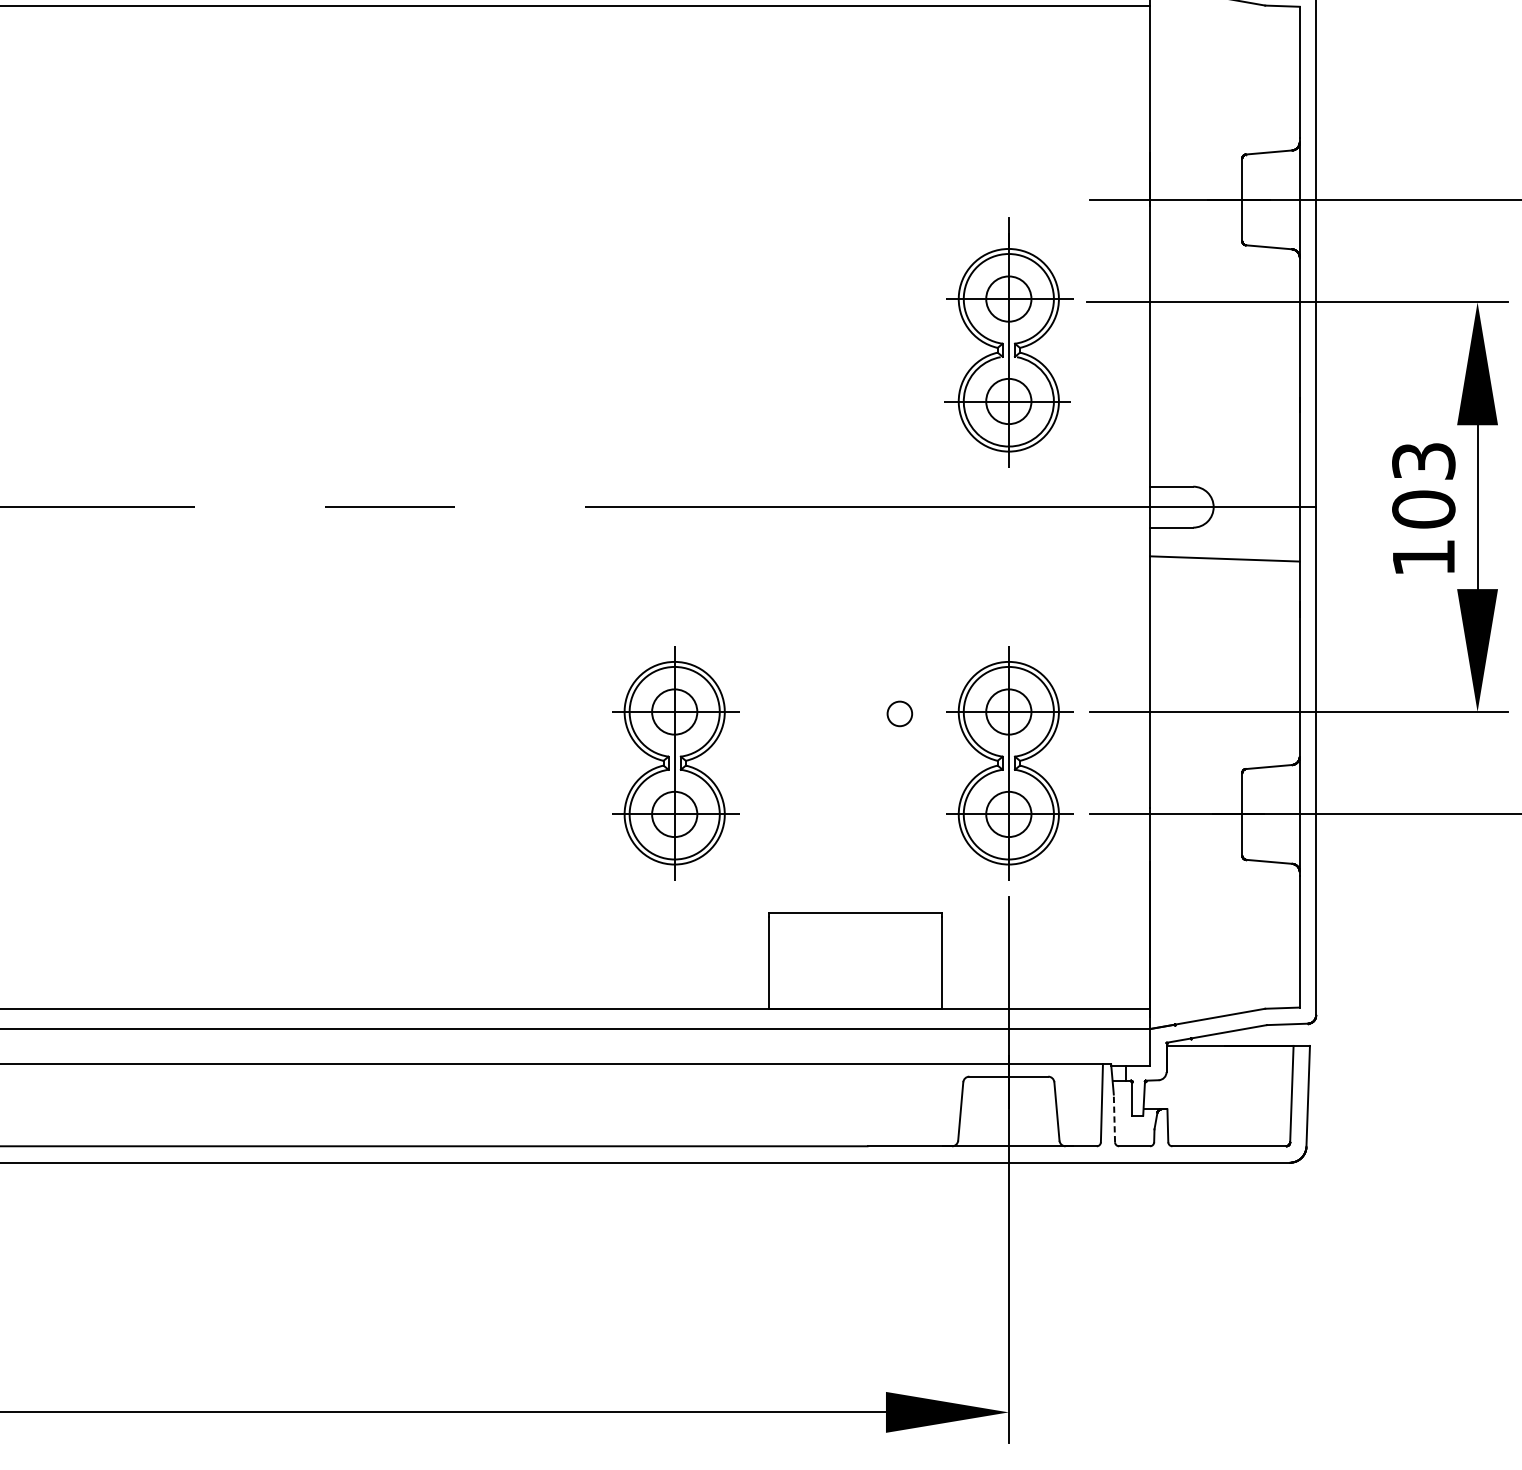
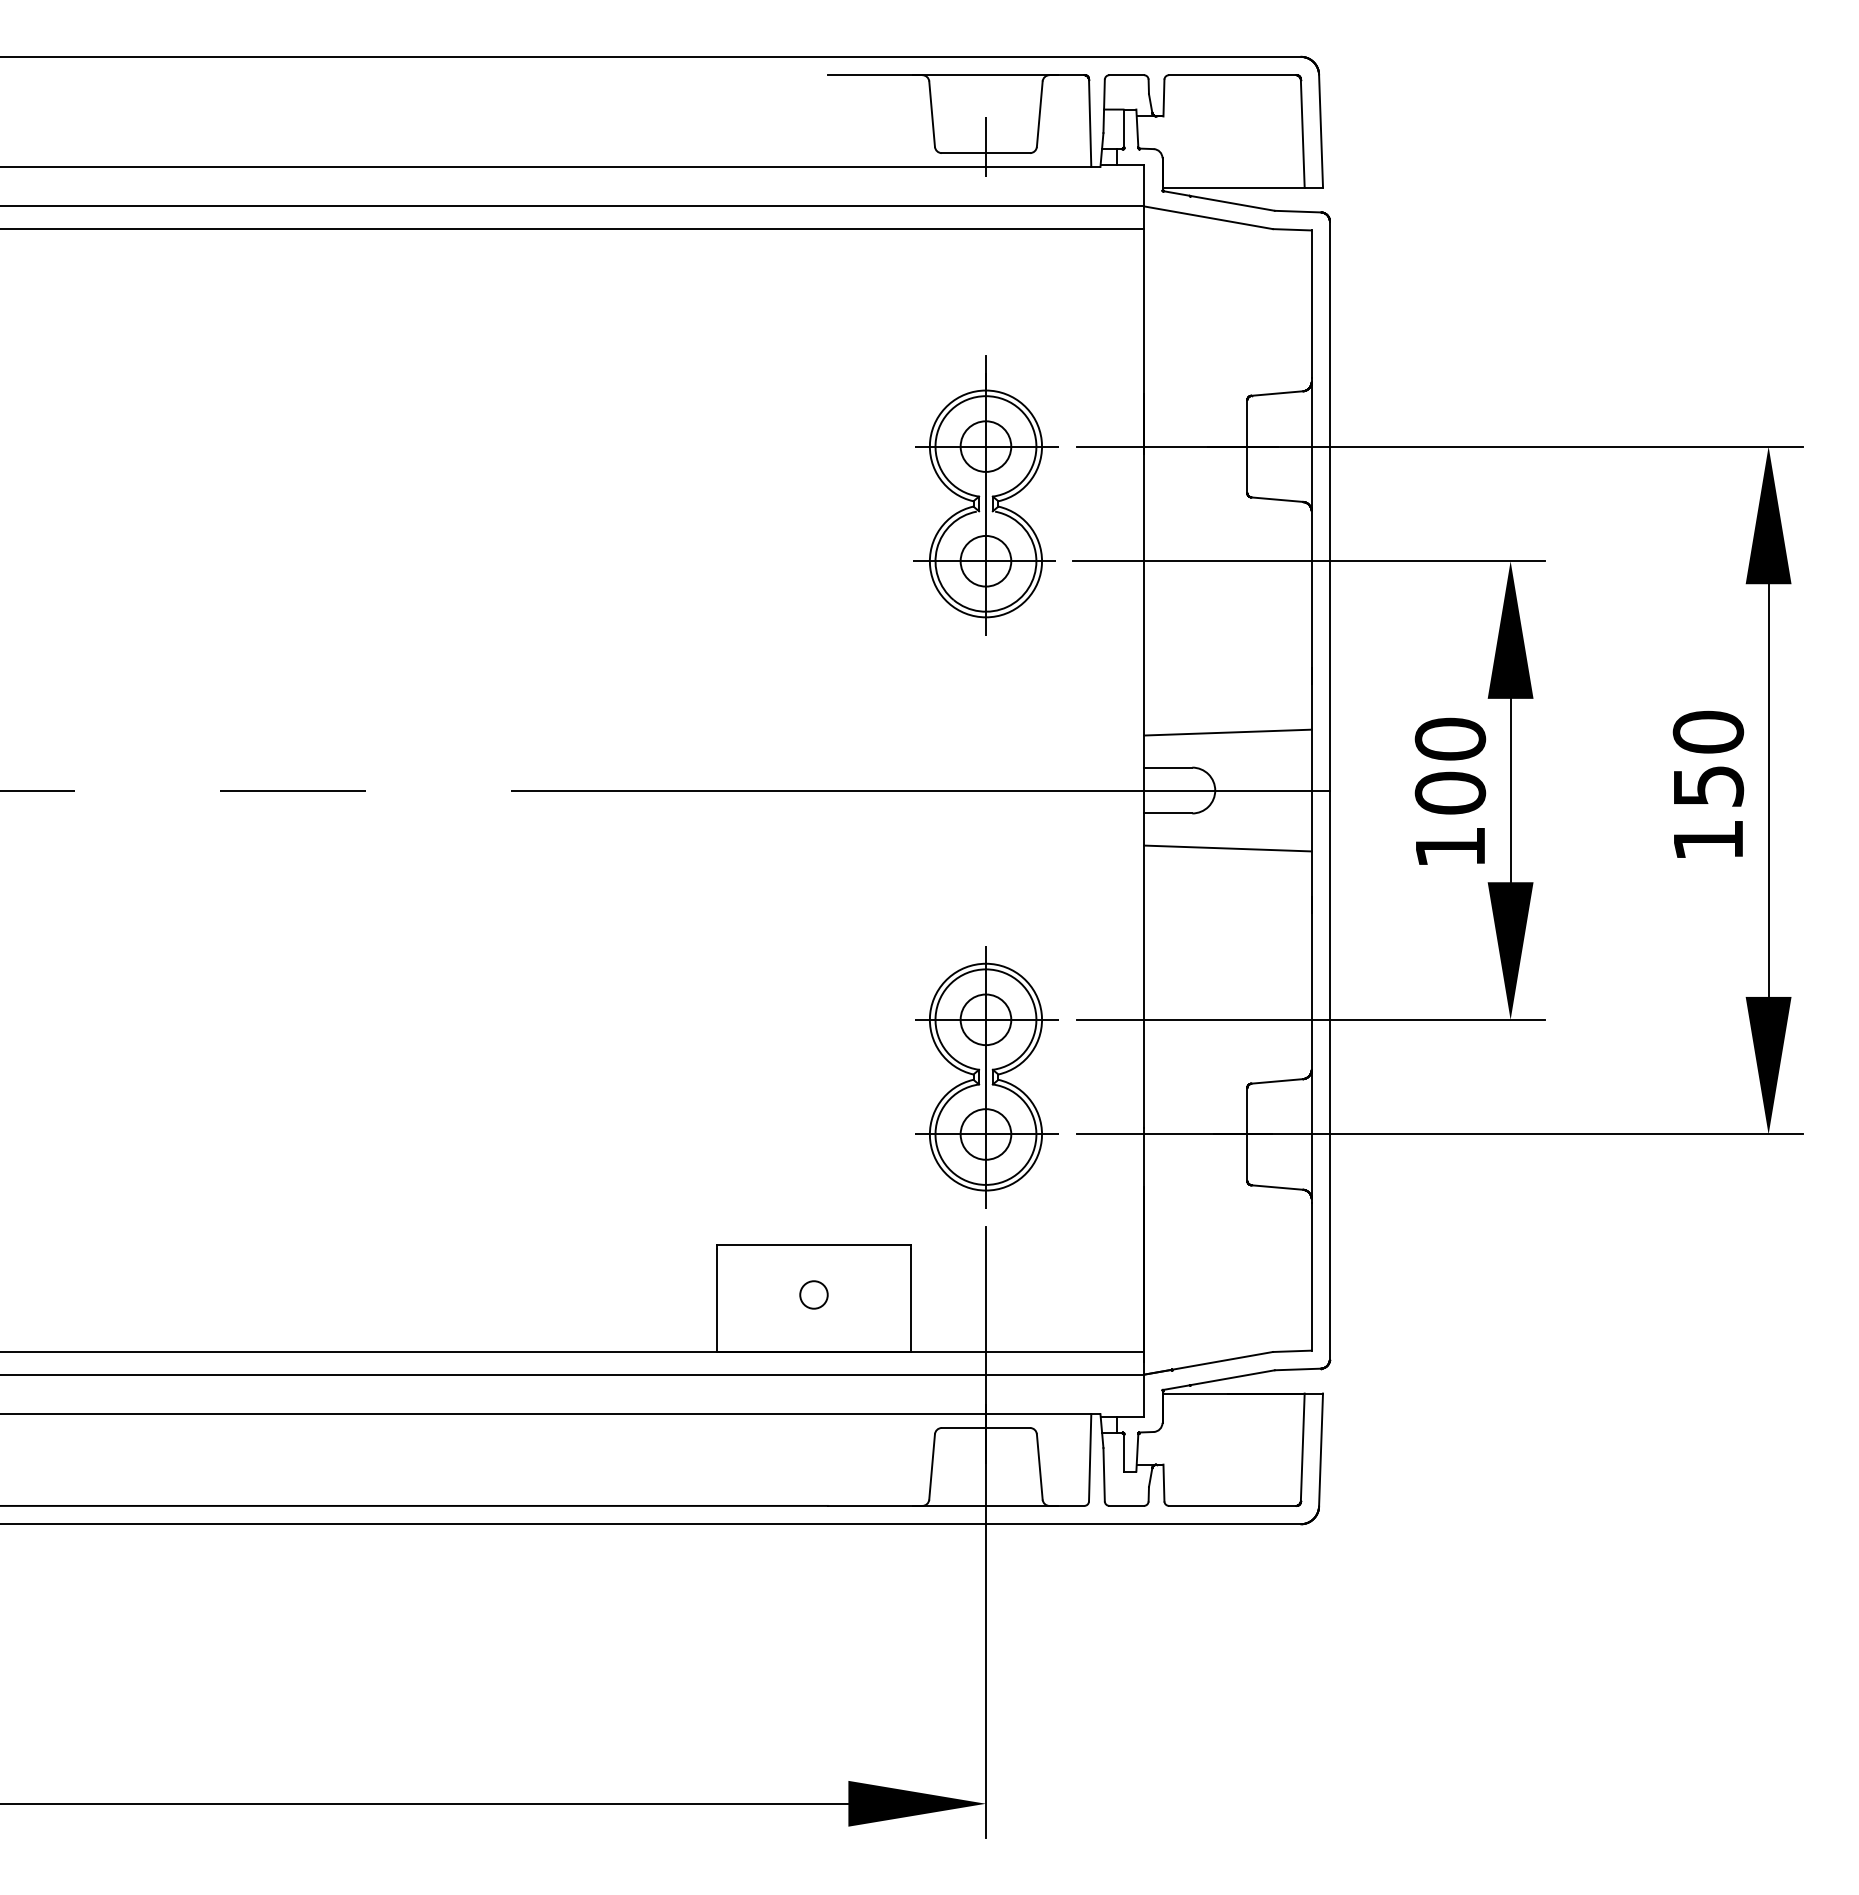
part: (1008, 342) -> (985, 495), moved
line: (1224, 455) -> (1227, 732), added
text: (1423, 460) -> (1450, 738), 103 -> 100
circle: (899, 713) -> (813, 1294), moved
part: (675, 763) -> (612, 1077), removed
line: (1114, 1118) -> (1104, 1474), dashed -> solid

